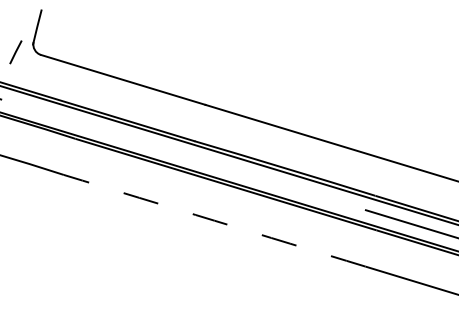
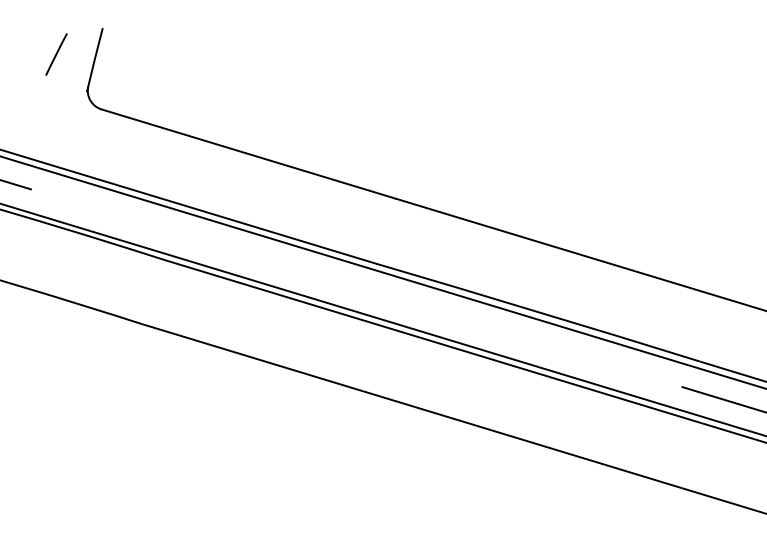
line: (15, 52) -> (55, 54), moved
arc: (214, 220) -> (412, 405), dashed -> solid

